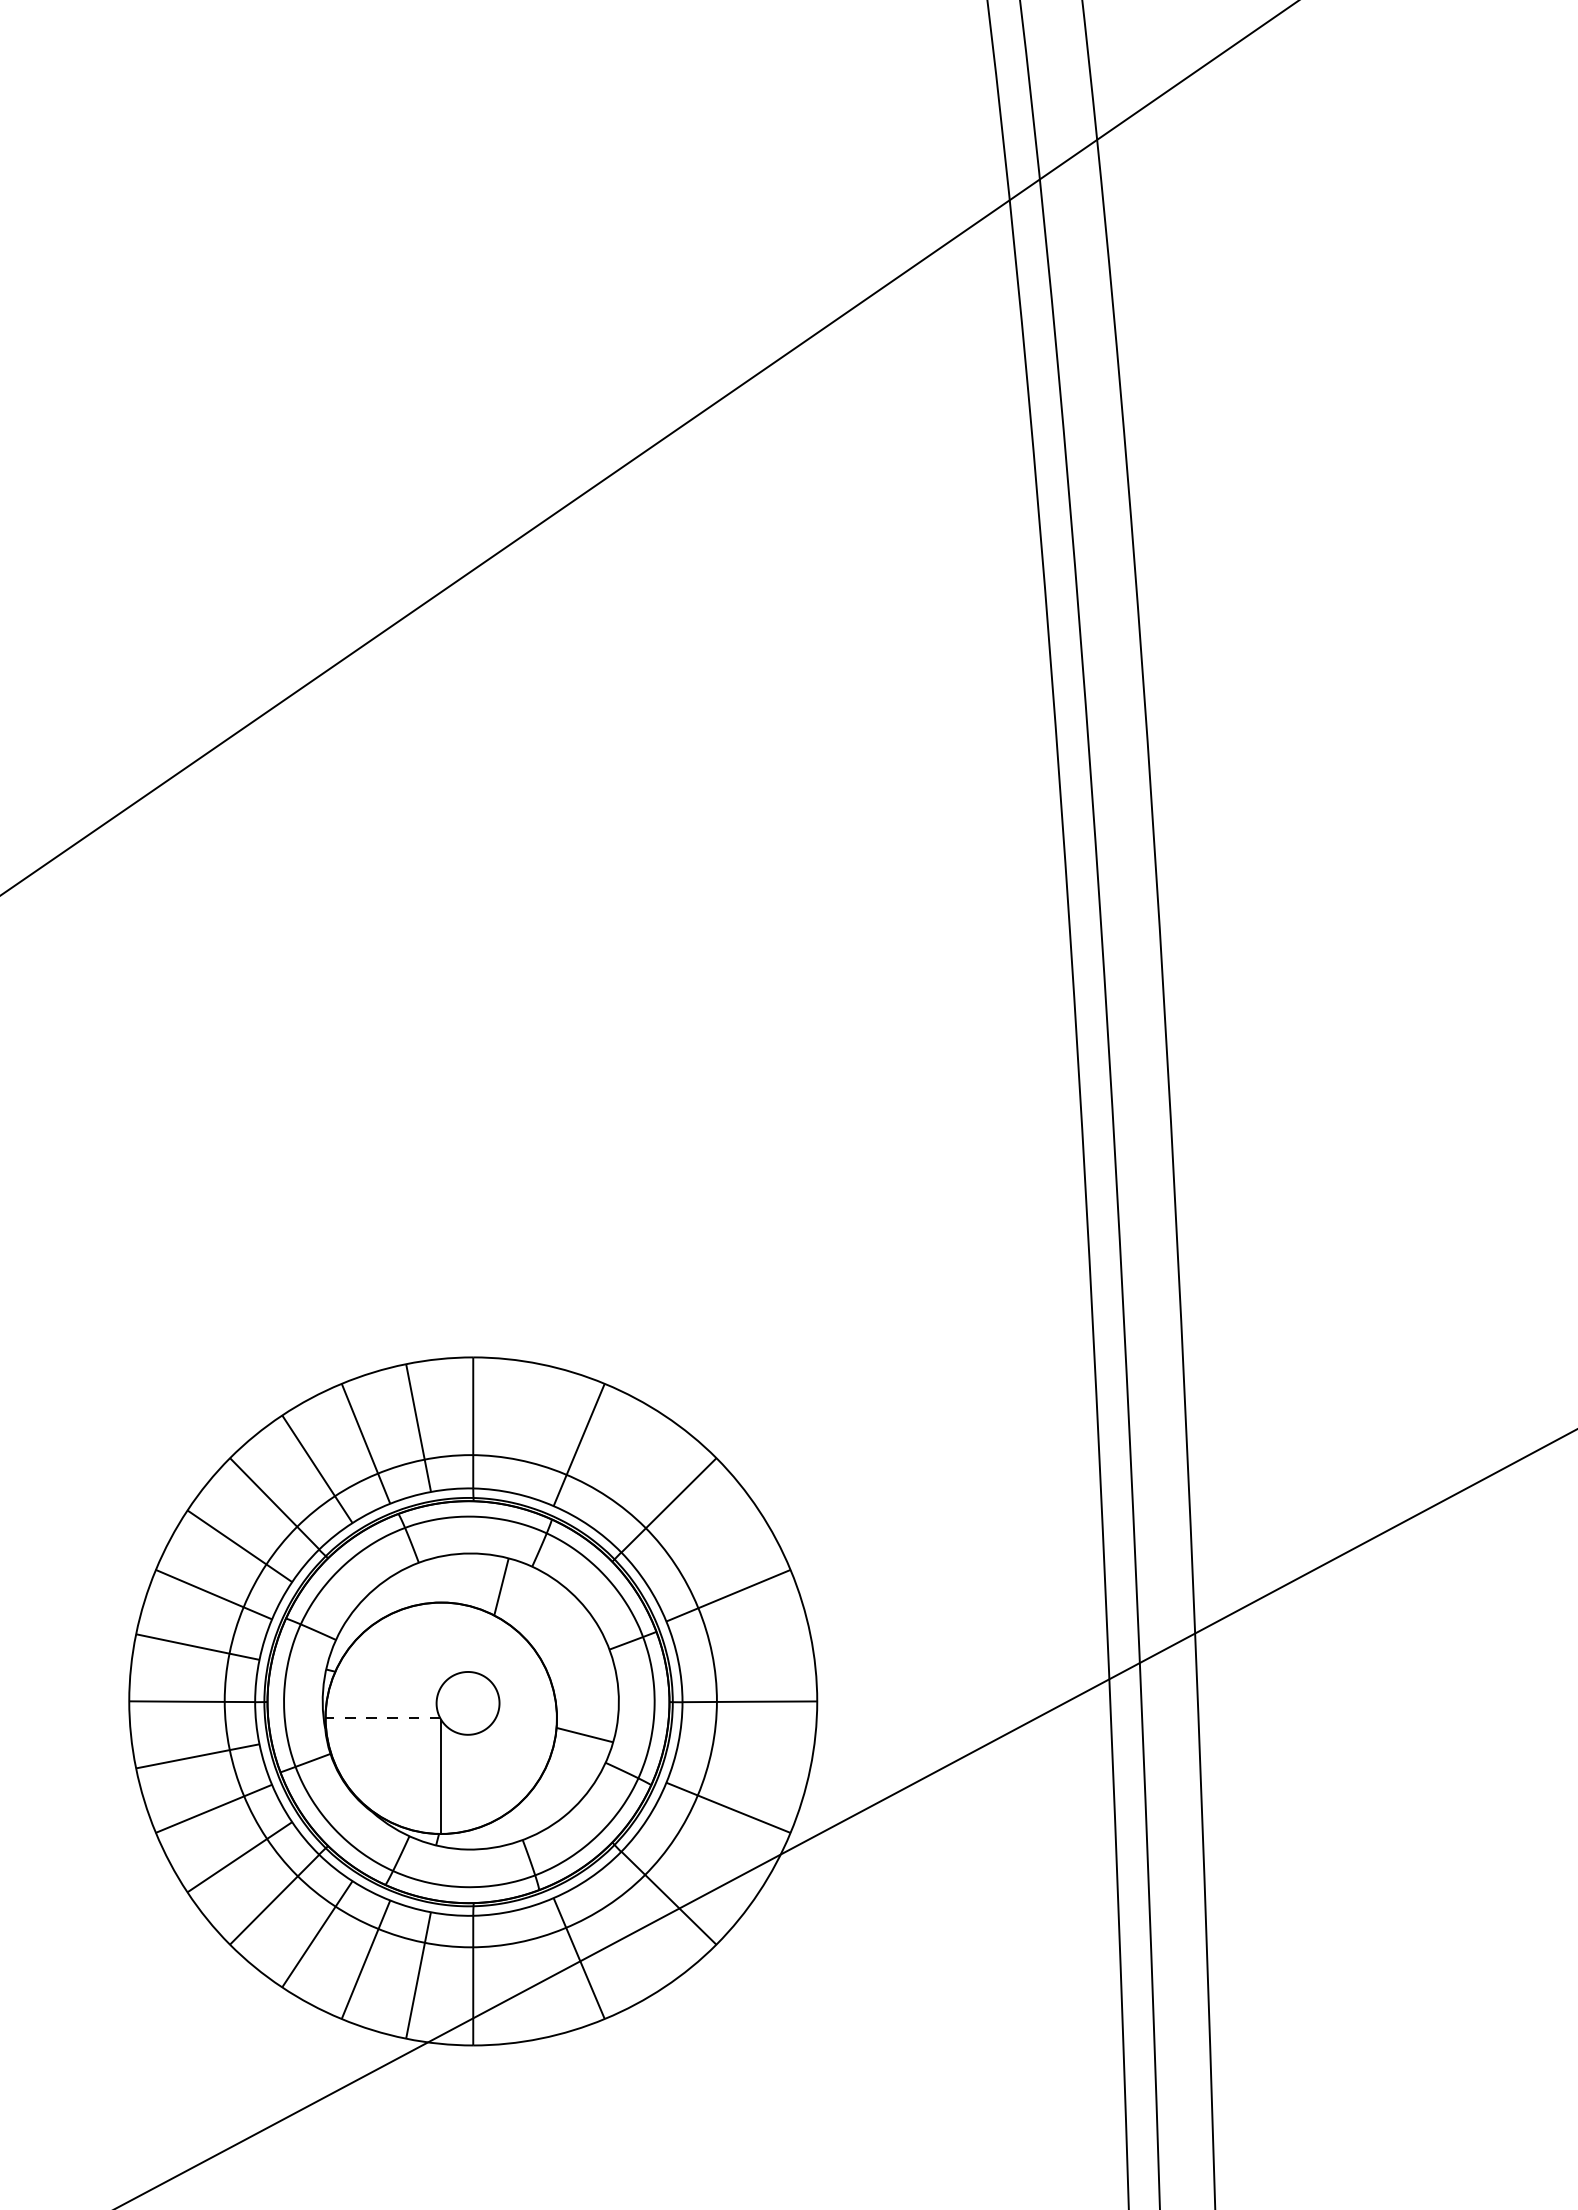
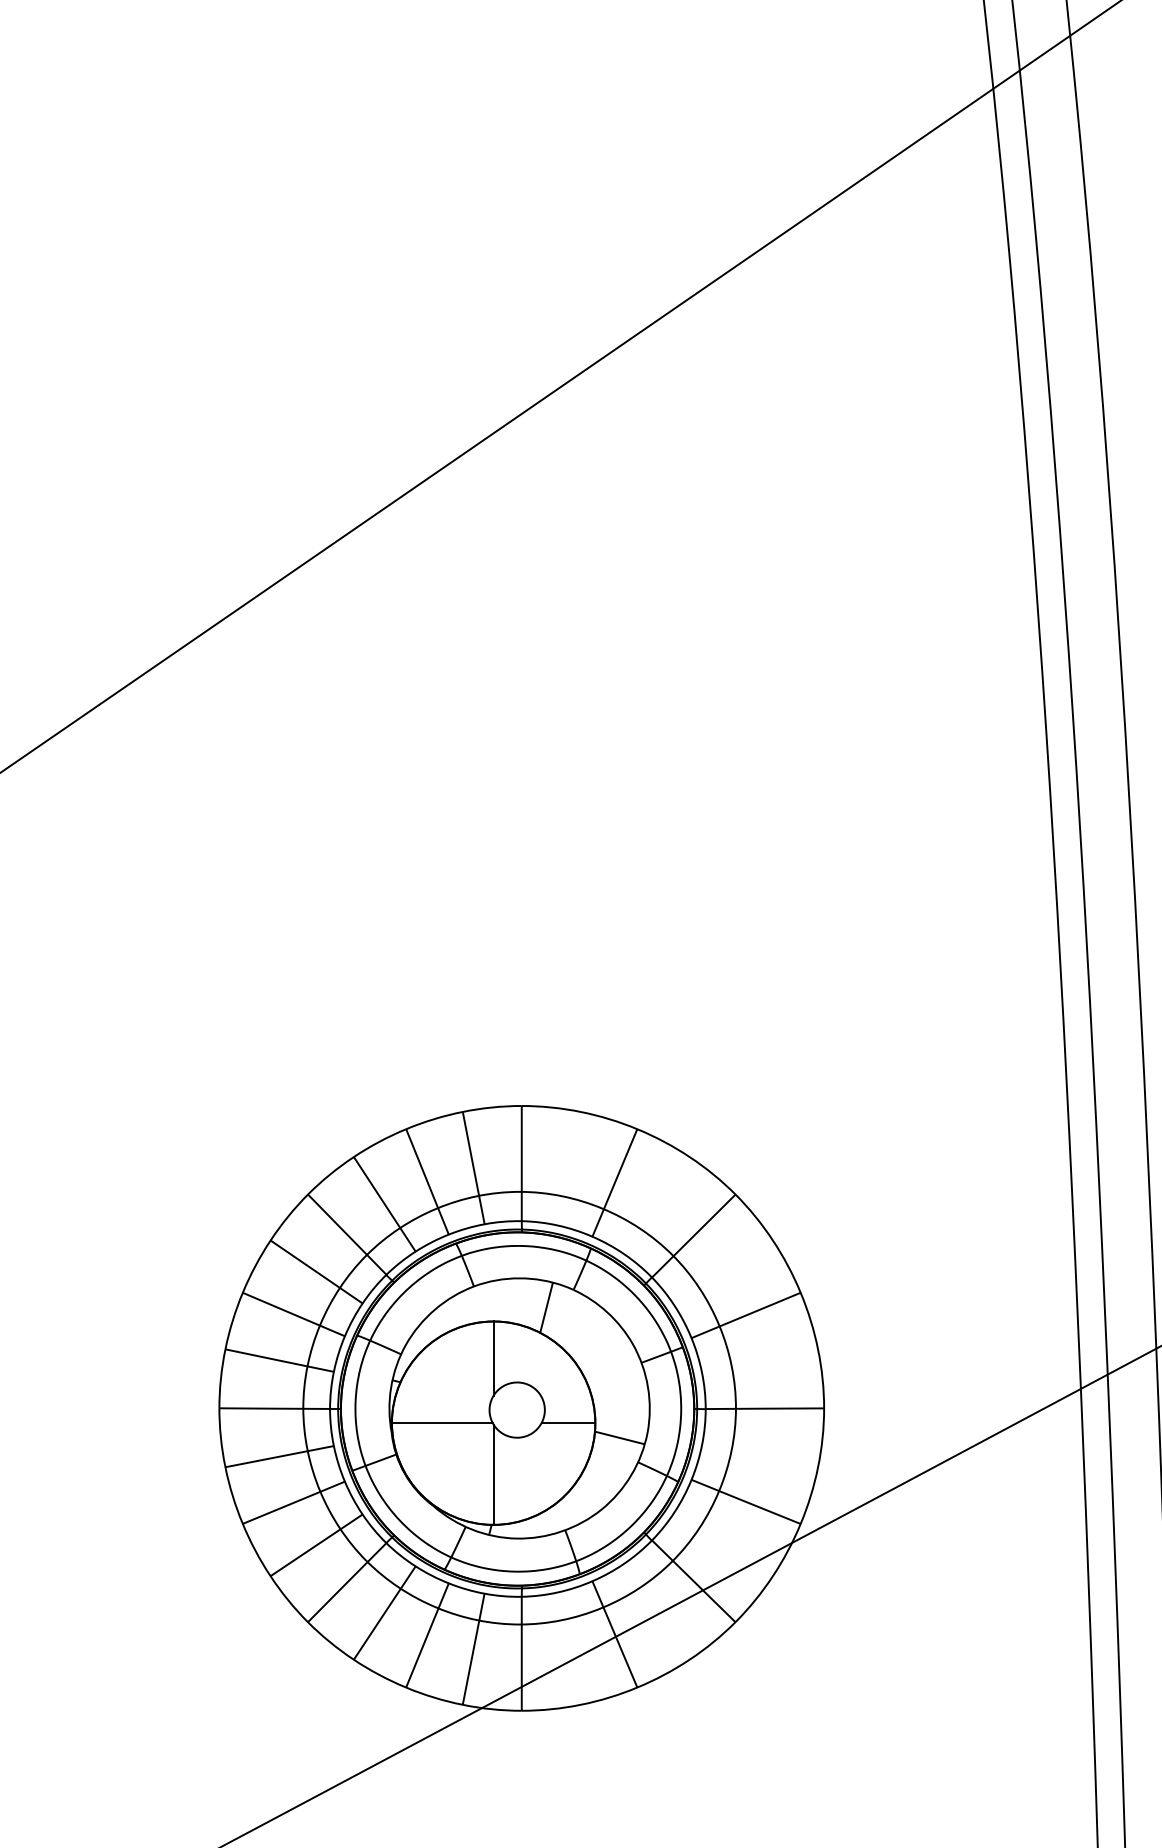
line: (441, 1644) -> (493, 1358), added
line: (382, 1718) -> (441, 1423), dashed -> solid
line: (525, 1718) -> (567, 1423), added

